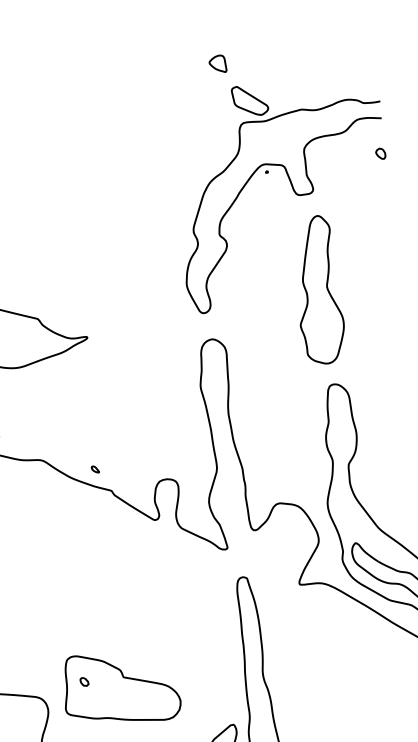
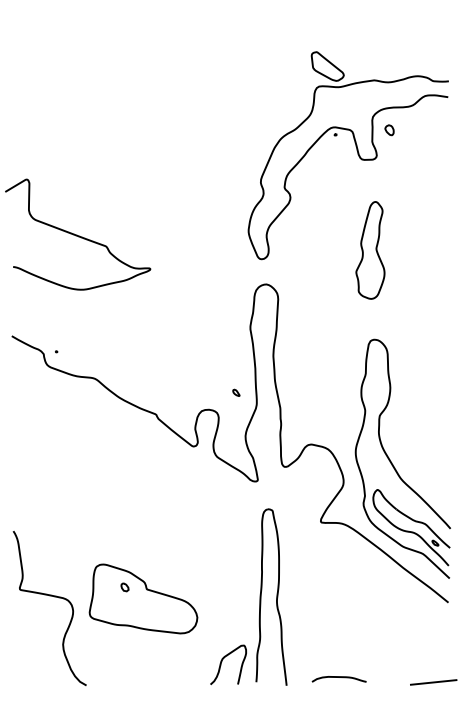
part: (217, 63) -> (301, 28), removed
part: (380, 154) -> (389, 130), moved
part: (318, 290) -> (370, 250), size x0.7
part: (95, 469) -> (236, 392), moved
part: (83, 682) -> (124, 587), moved

